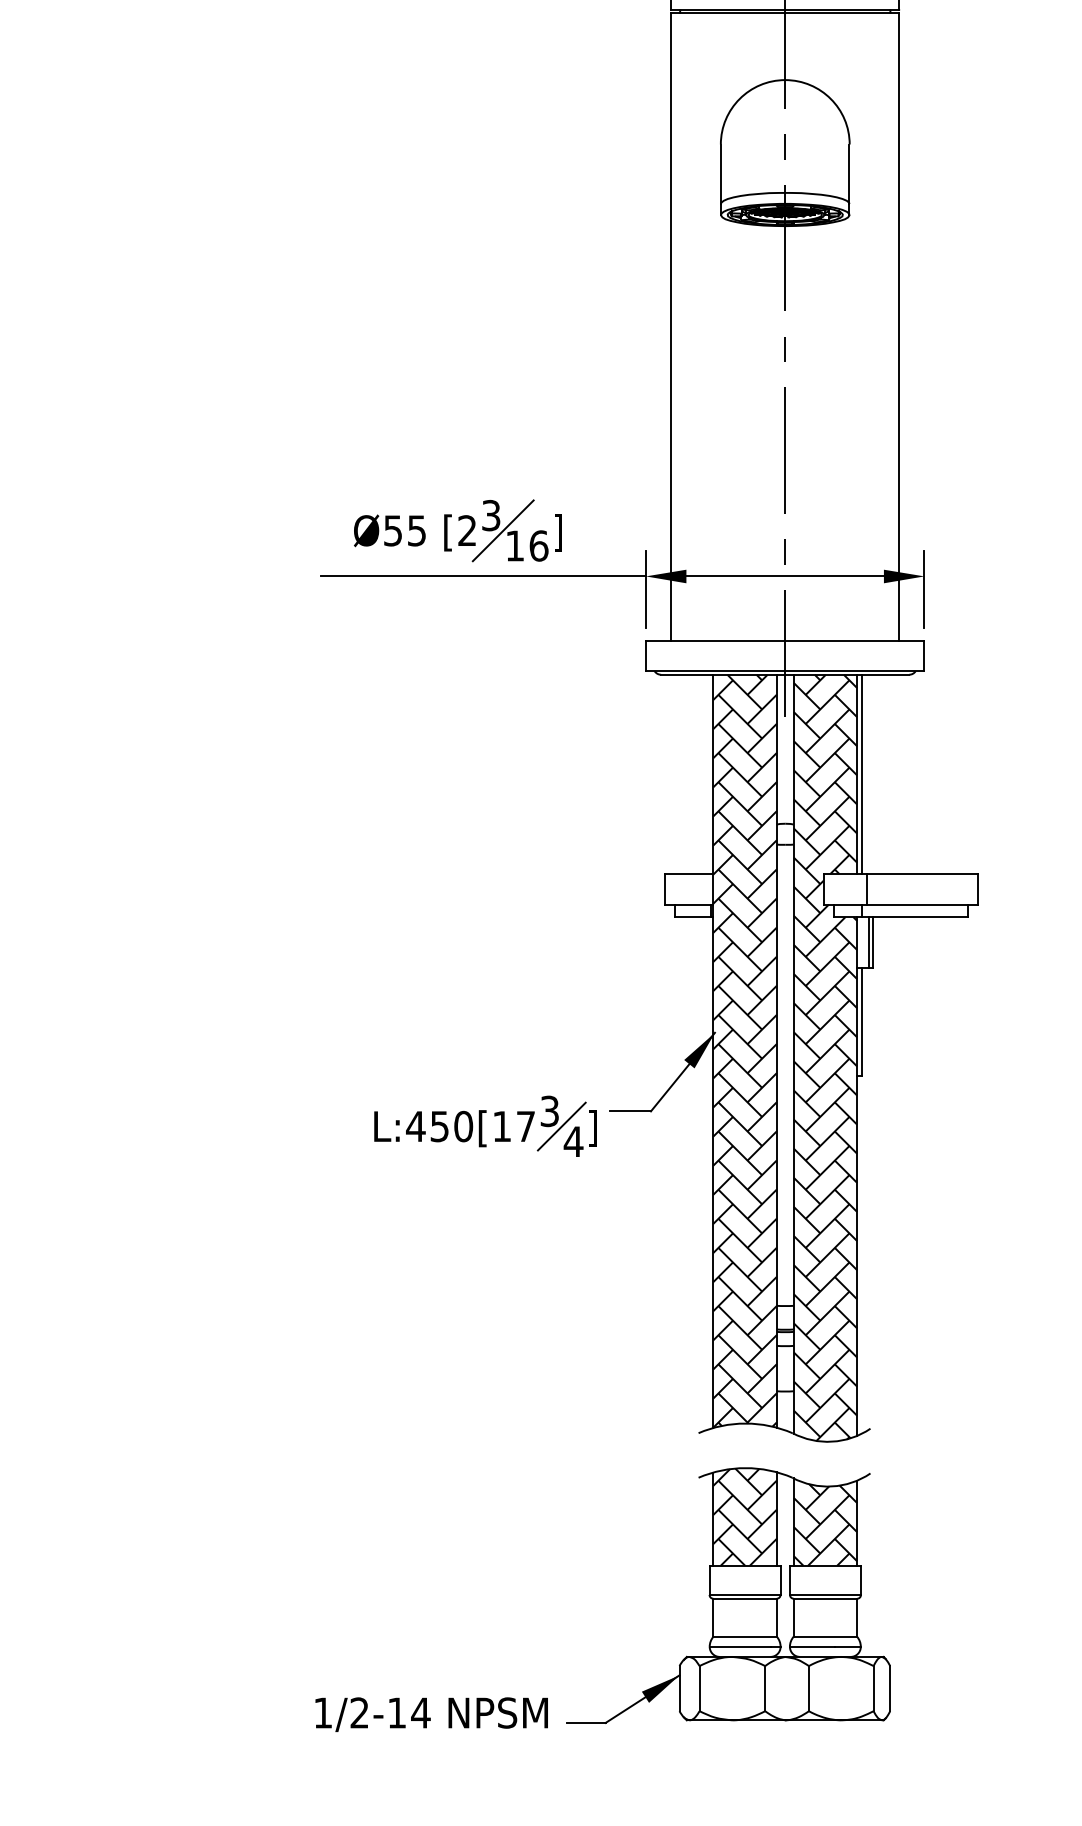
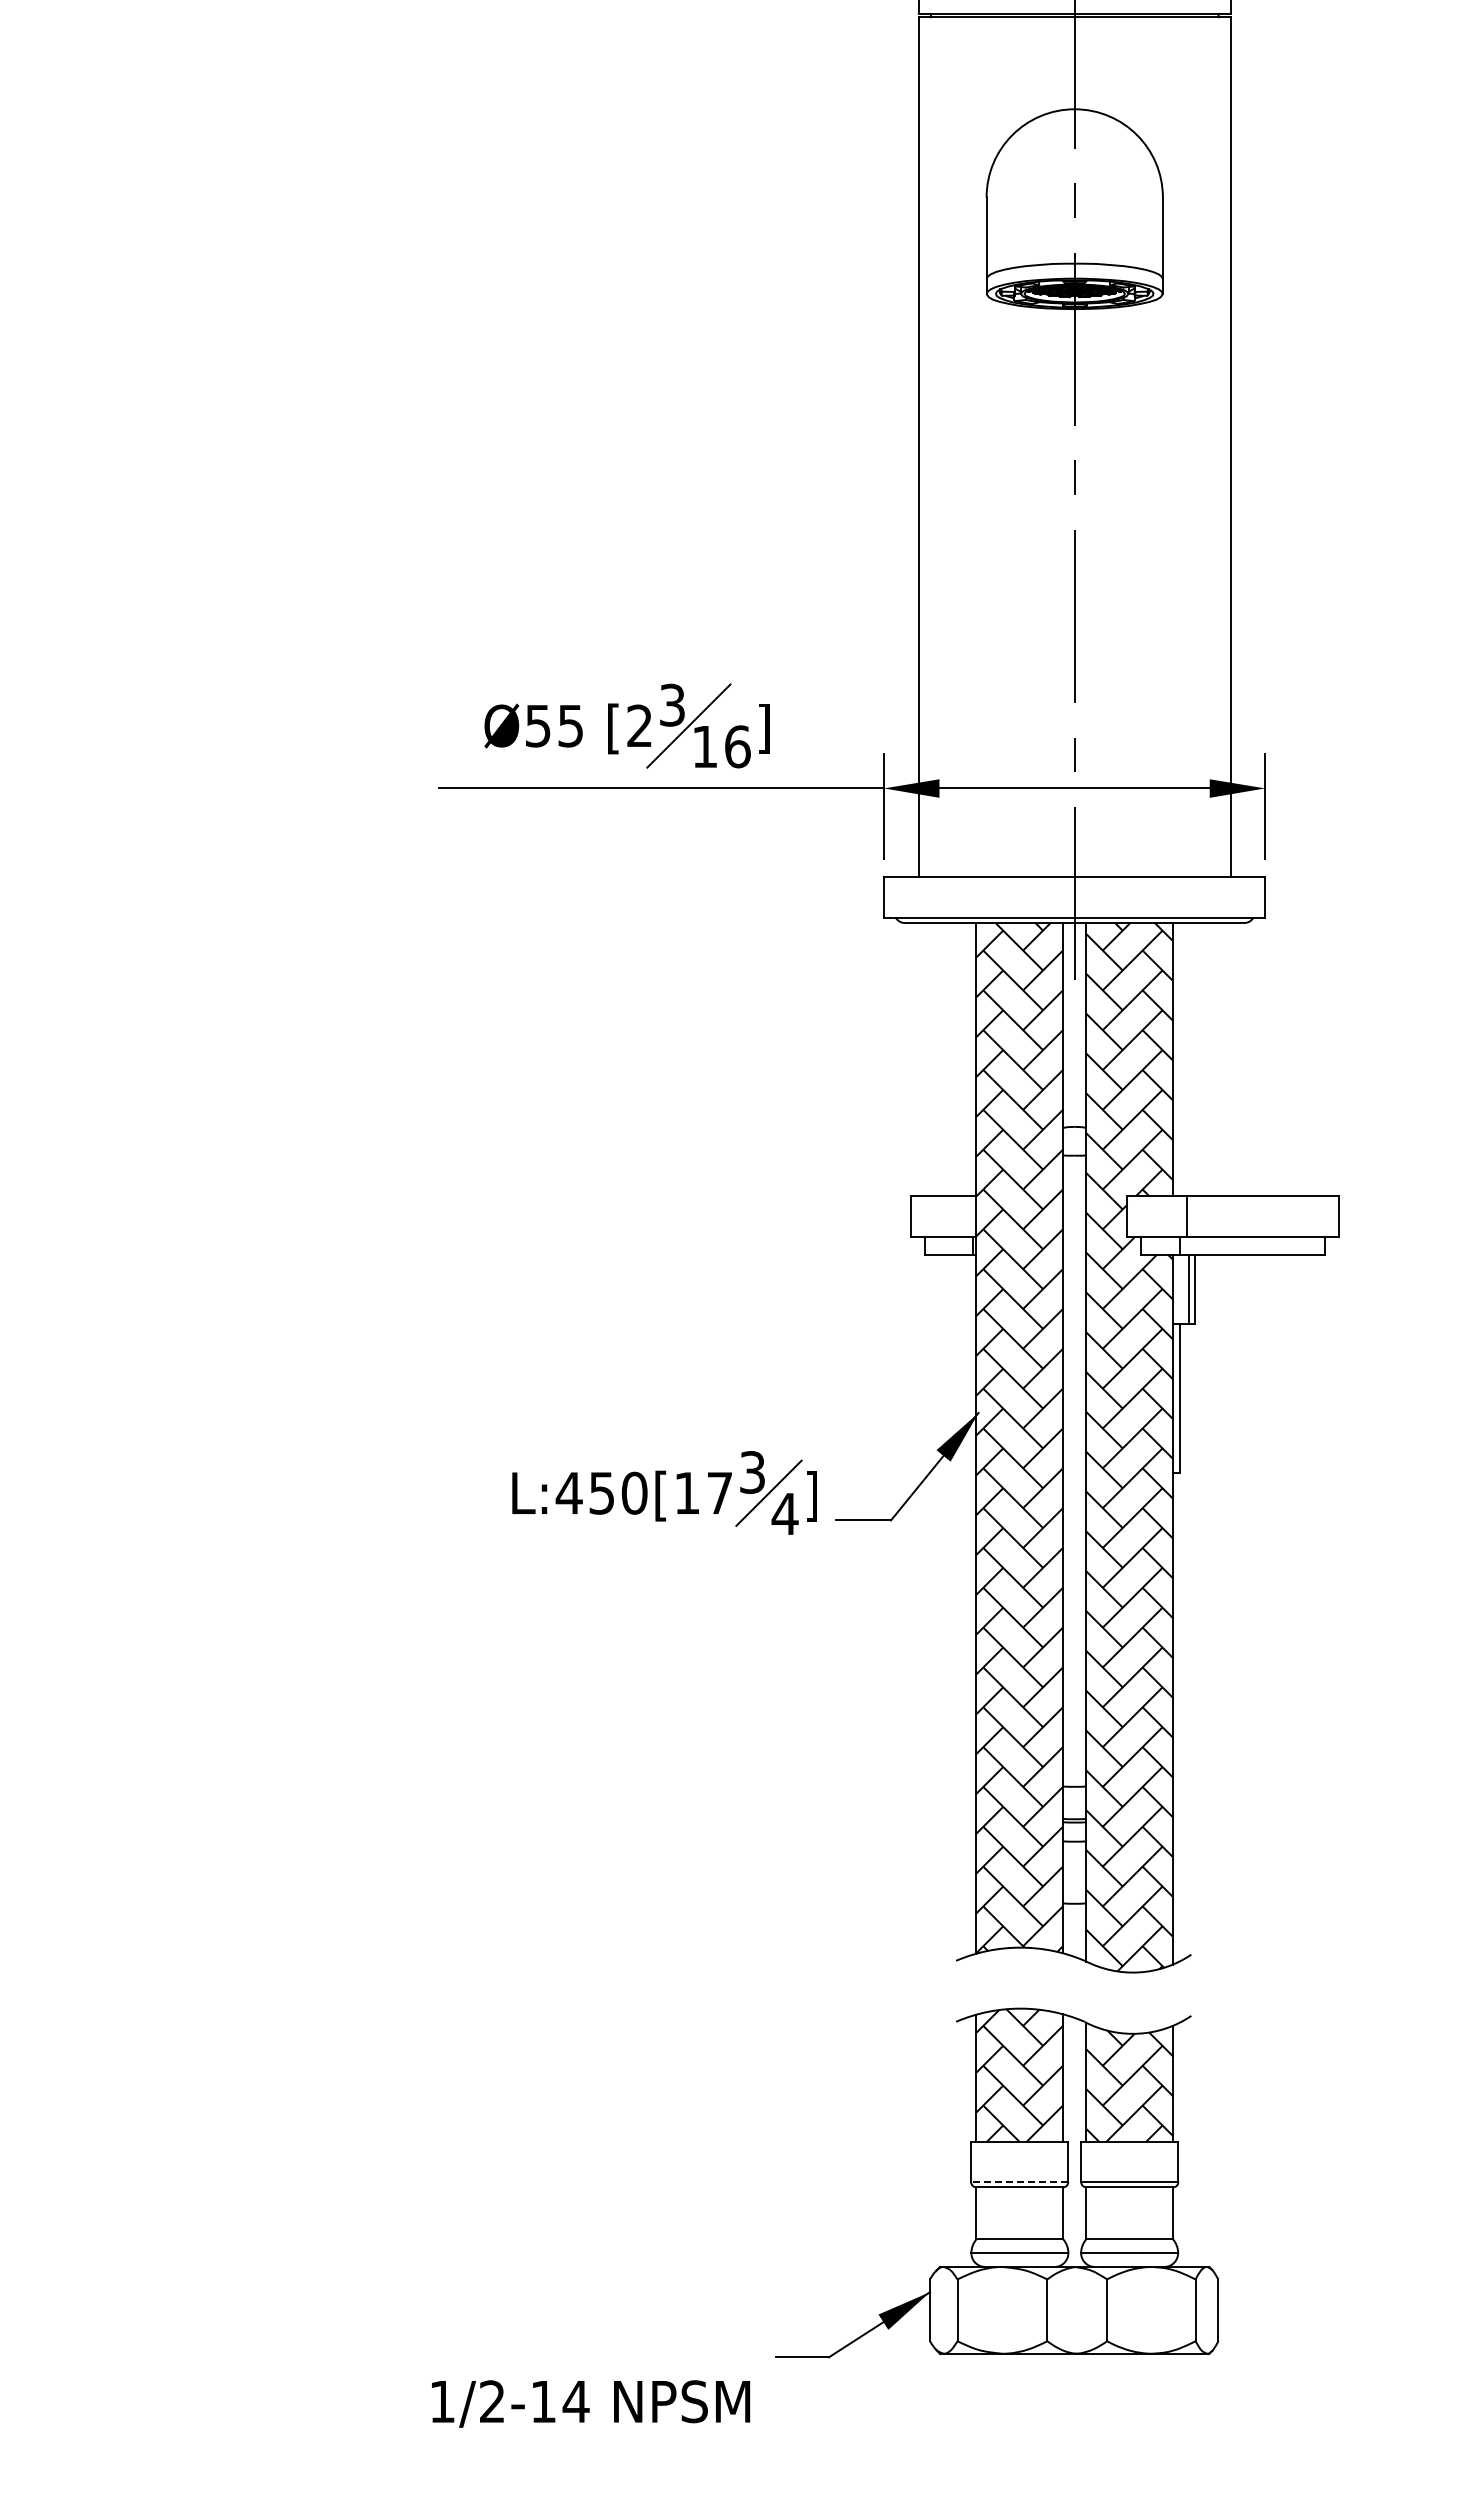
line: (861, 774) -> (1179, 1059), removed
part: (485, 1126) -> (664, 1492), moved
line: (744, 1595) -> (1019, 2182), solid -> dashed
text: (432, 1714) -> (591, 2403), moved

